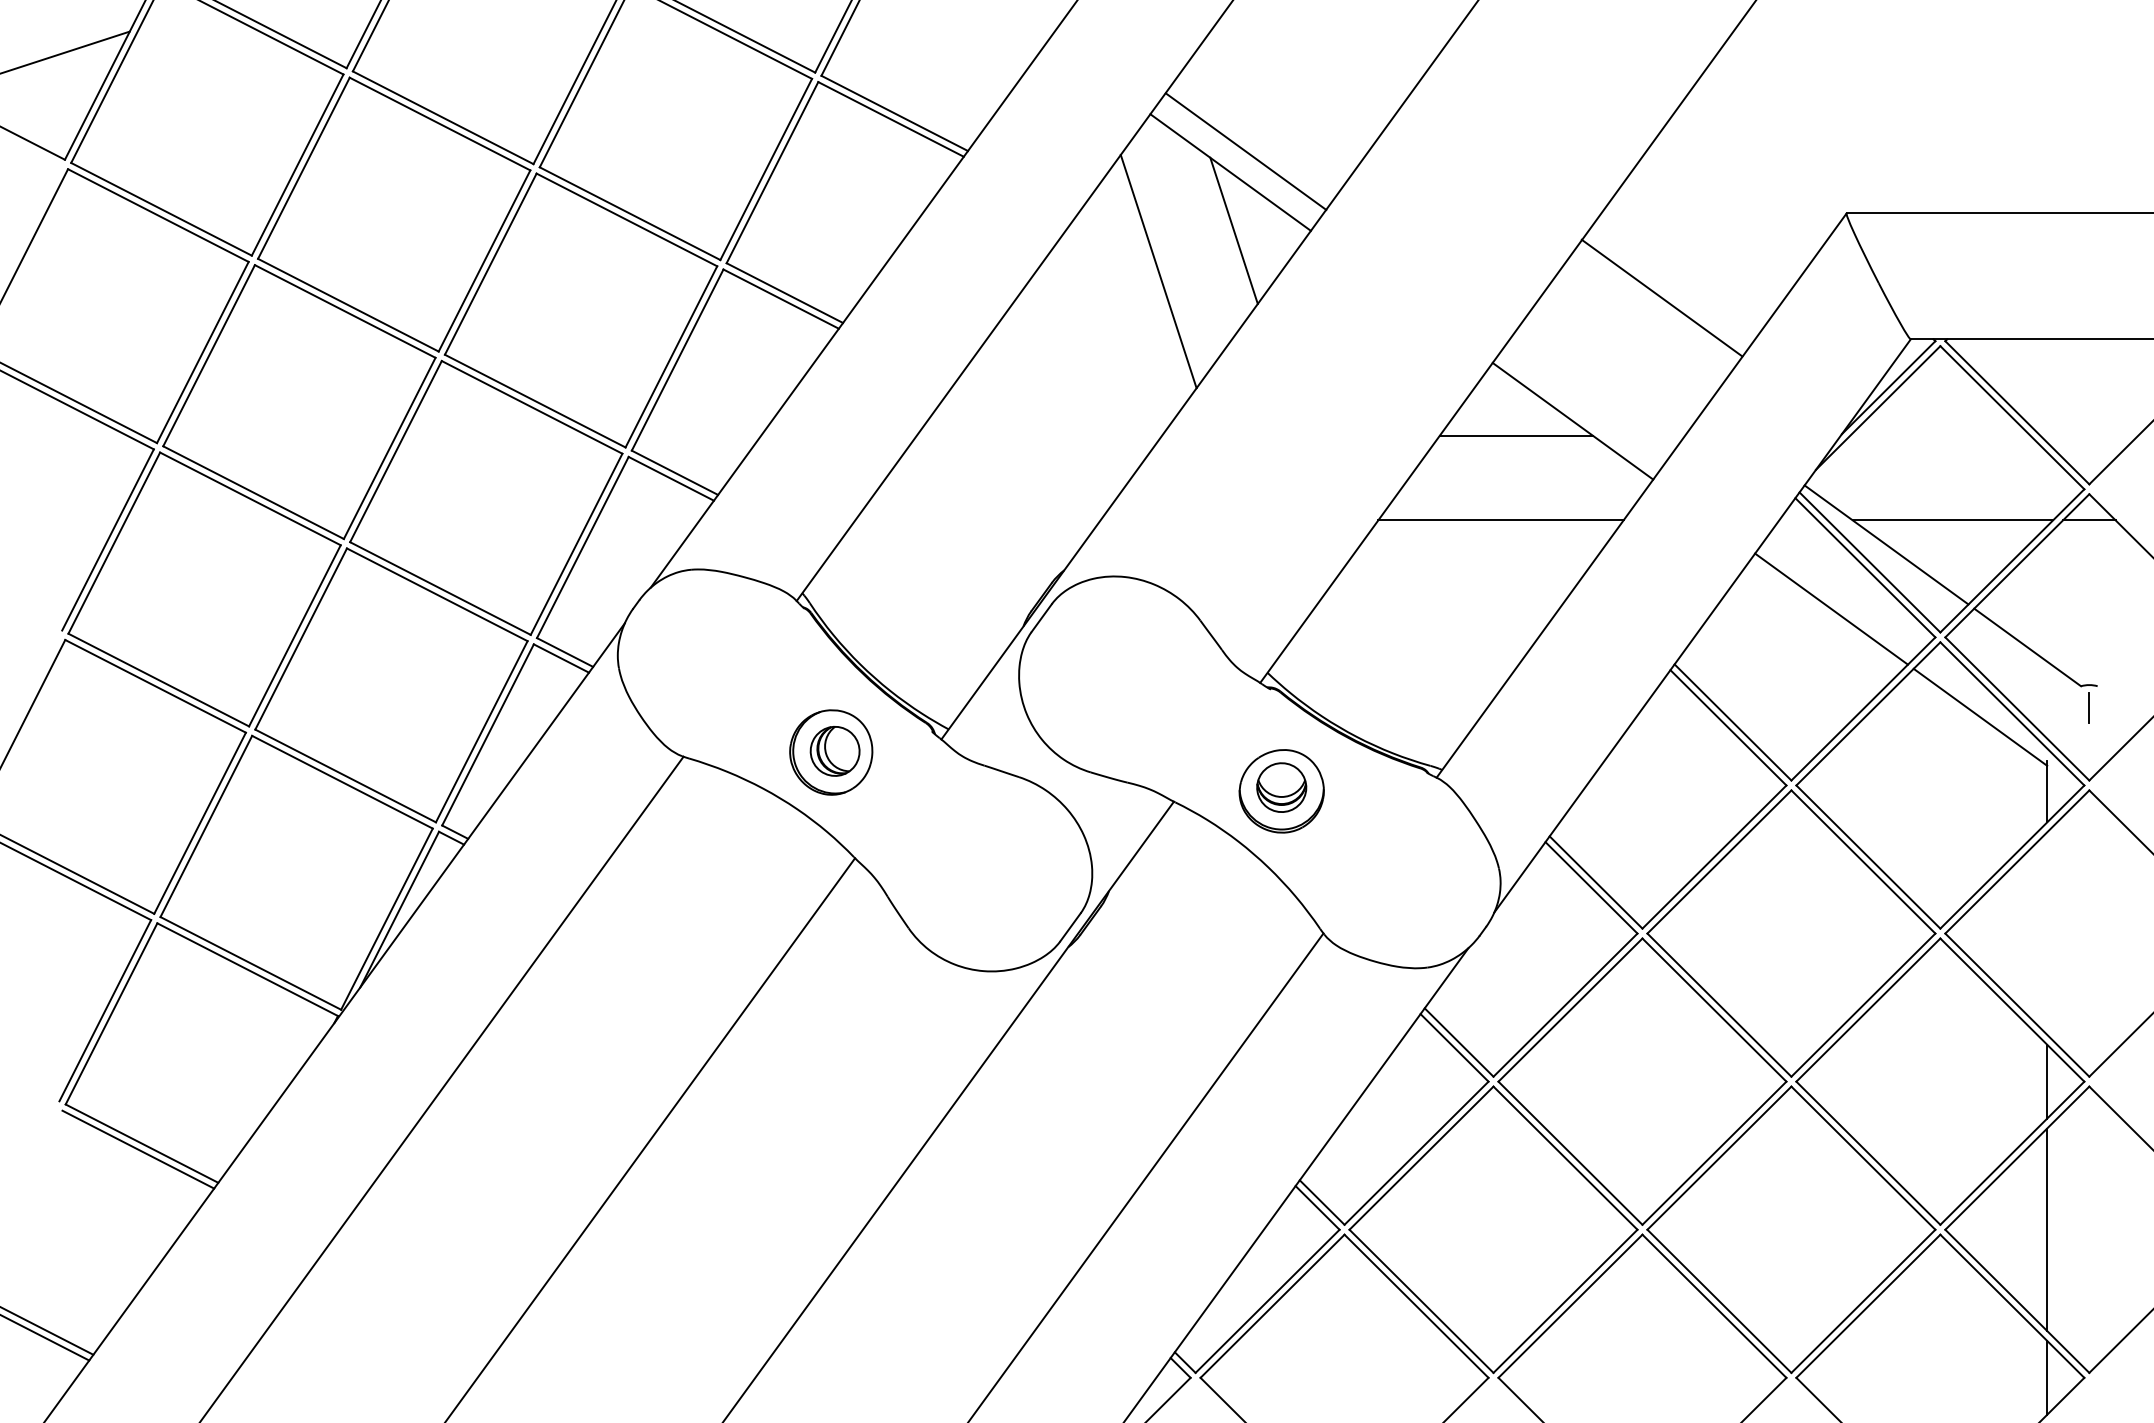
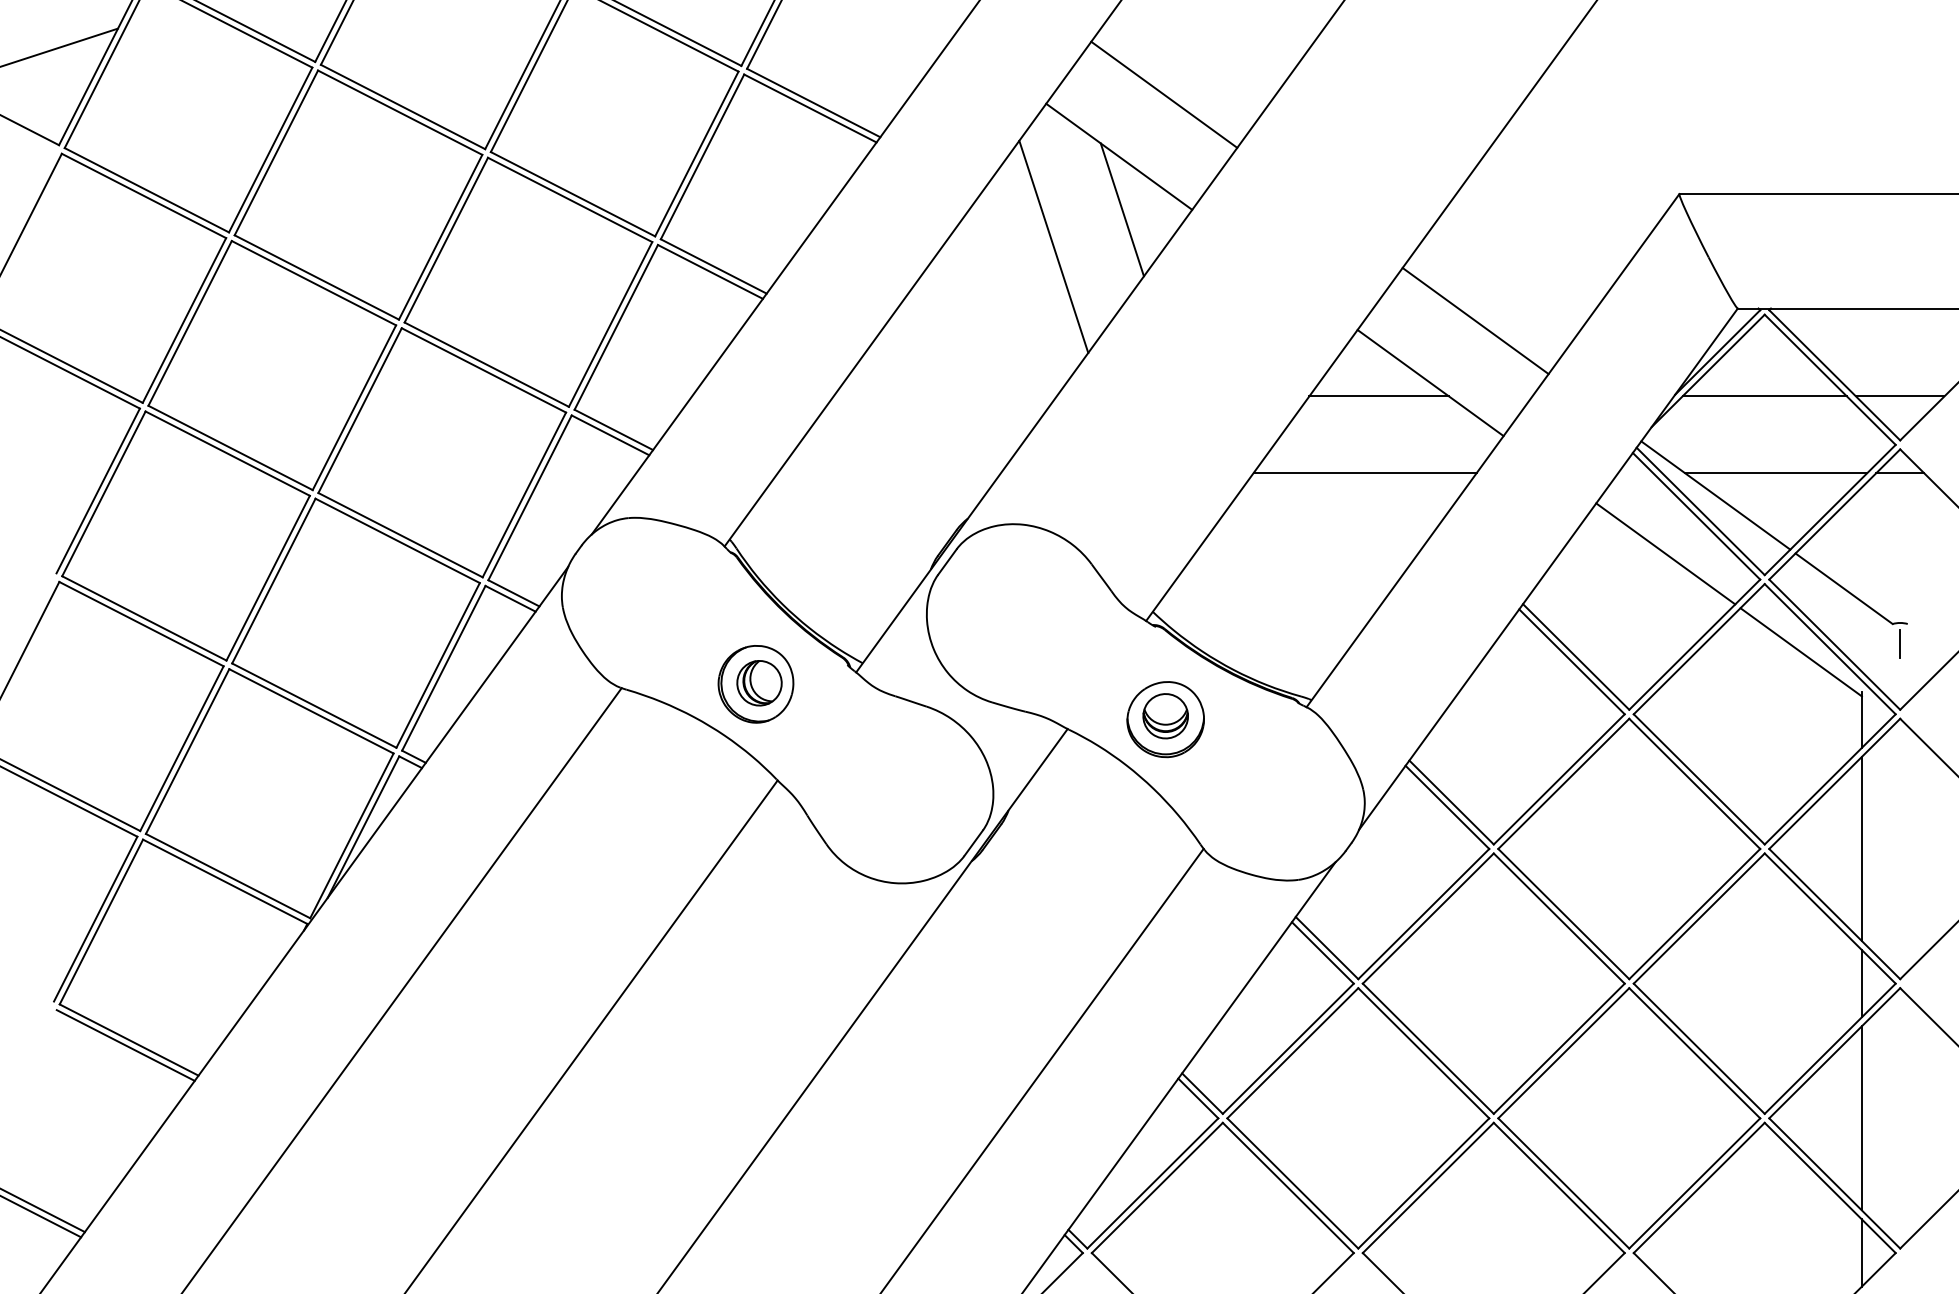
line: (1246, 151) -> (1164, 94), moved
line: (1661, 297) -> (1475, 320), moved
line: (1940, 436) -> (1764, 396), added
line: (2089, 436) -> (1900, 396), added
line: (2046, 933) -> (1861, 848), added

